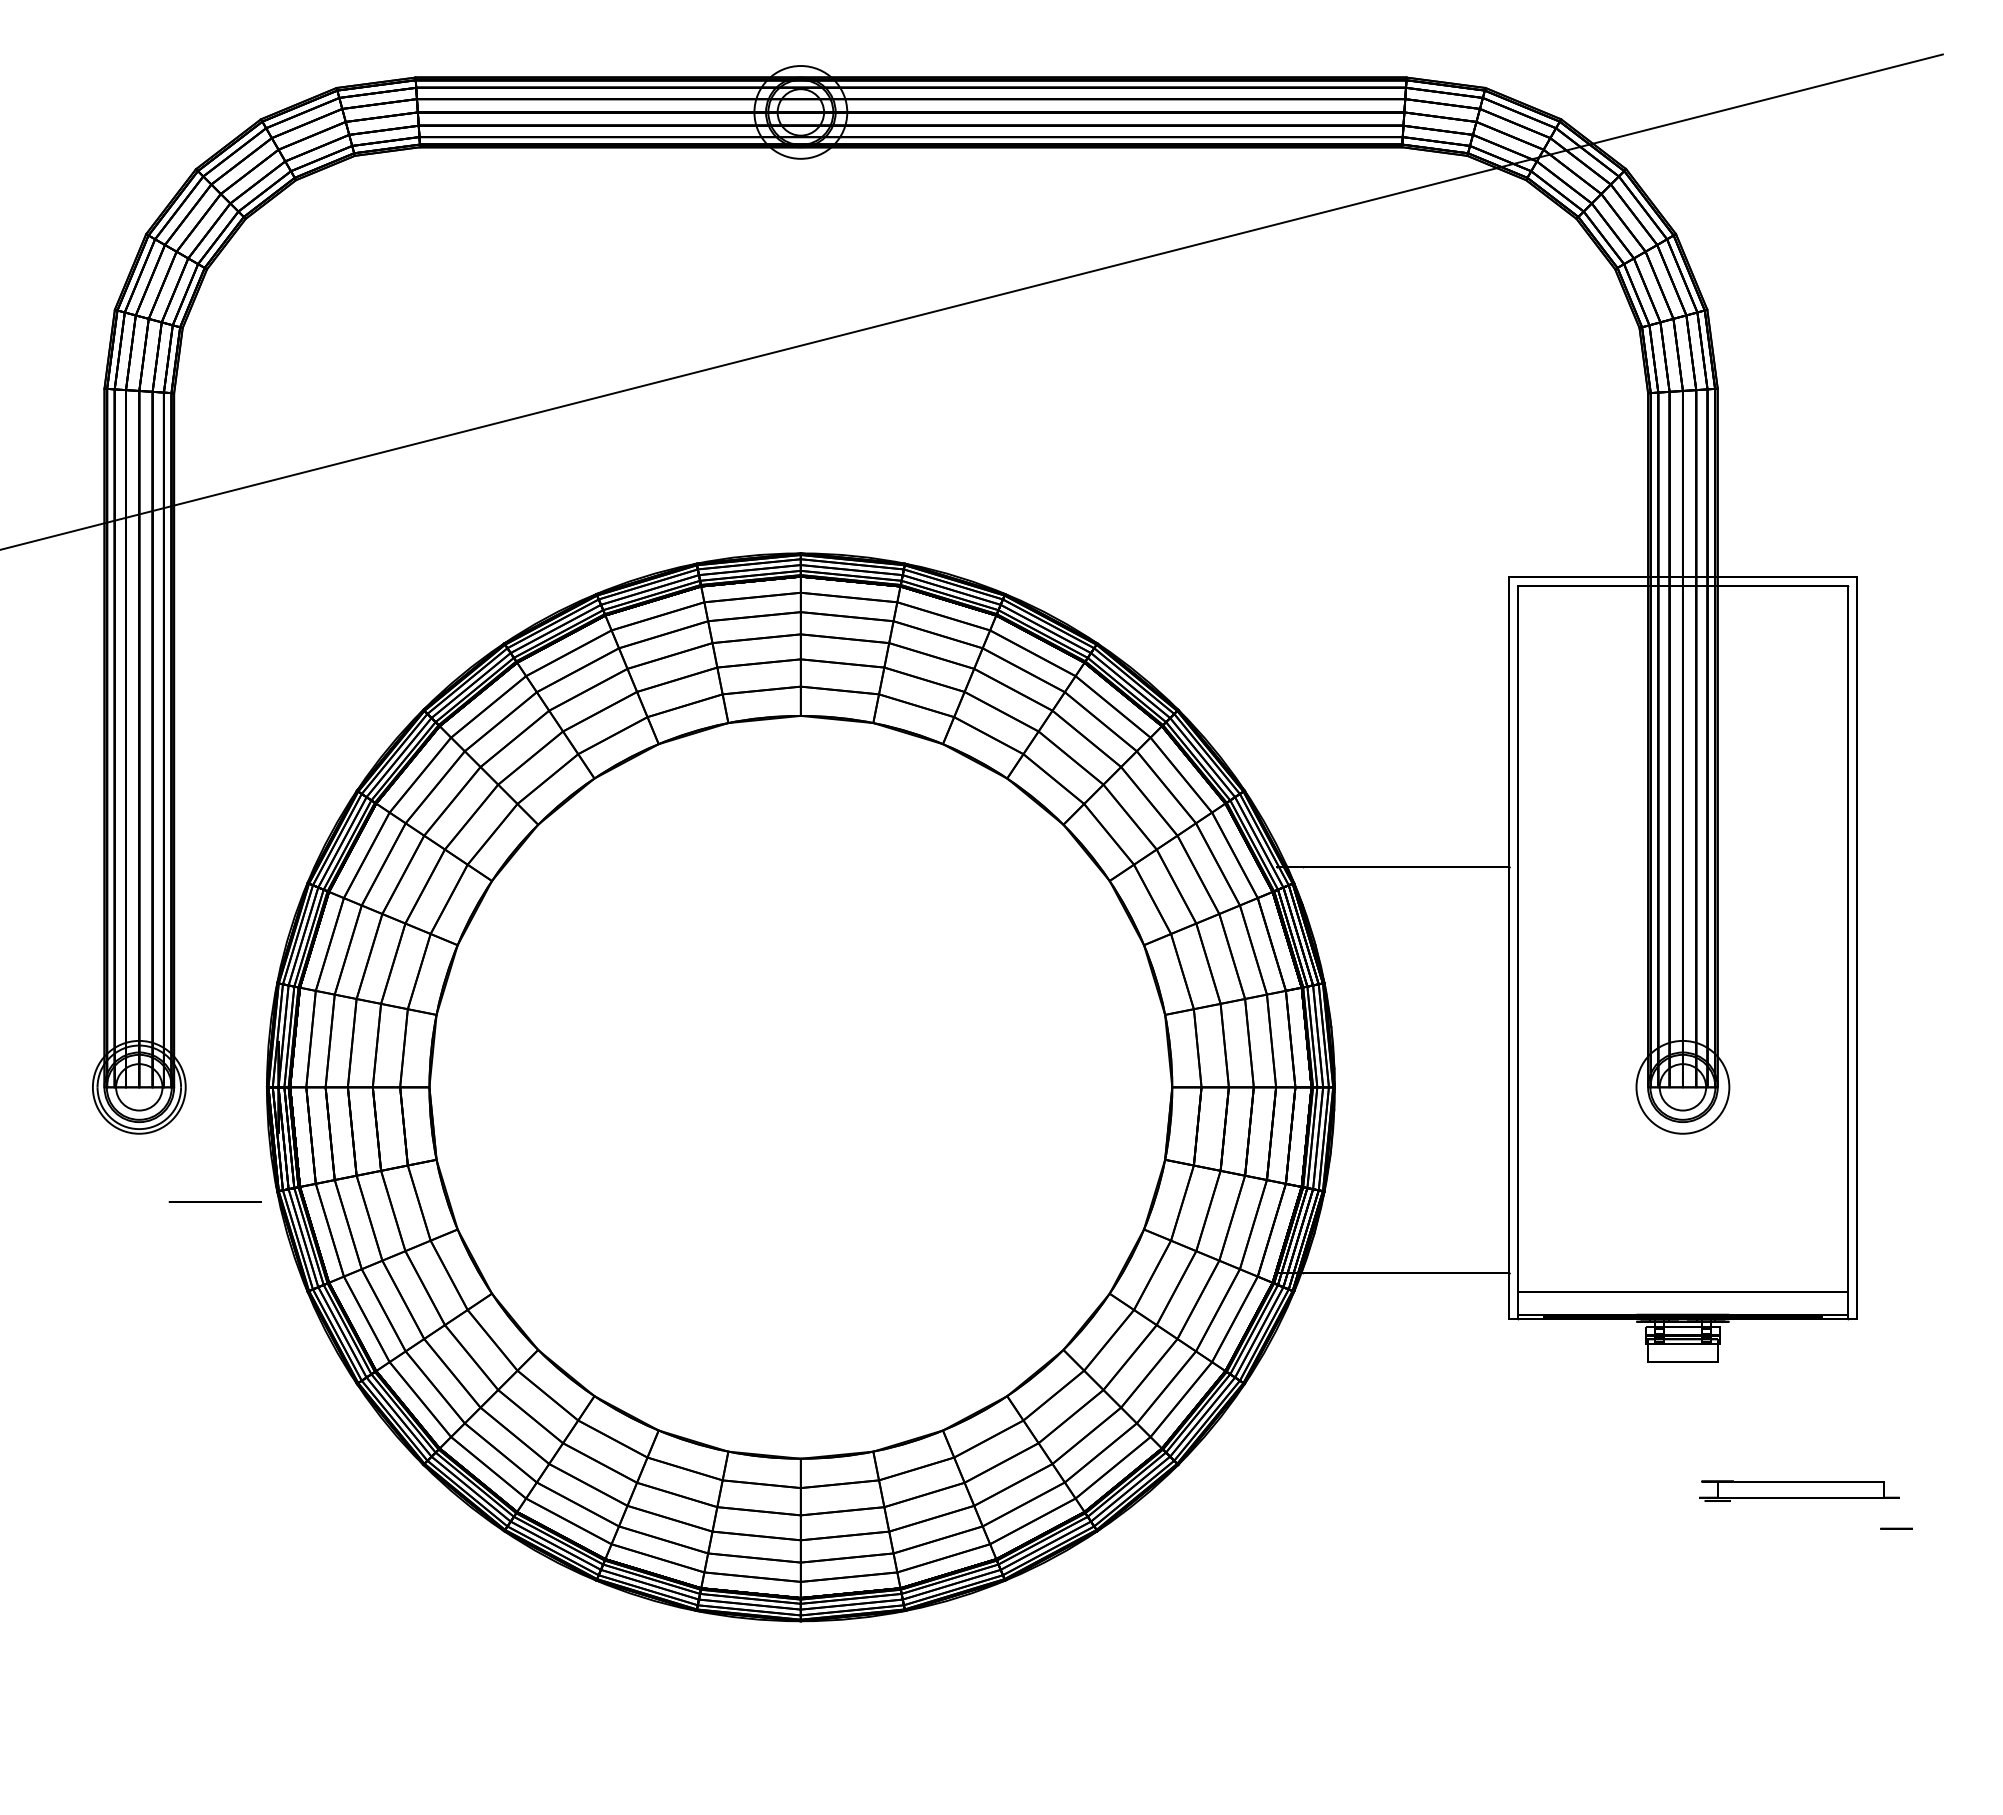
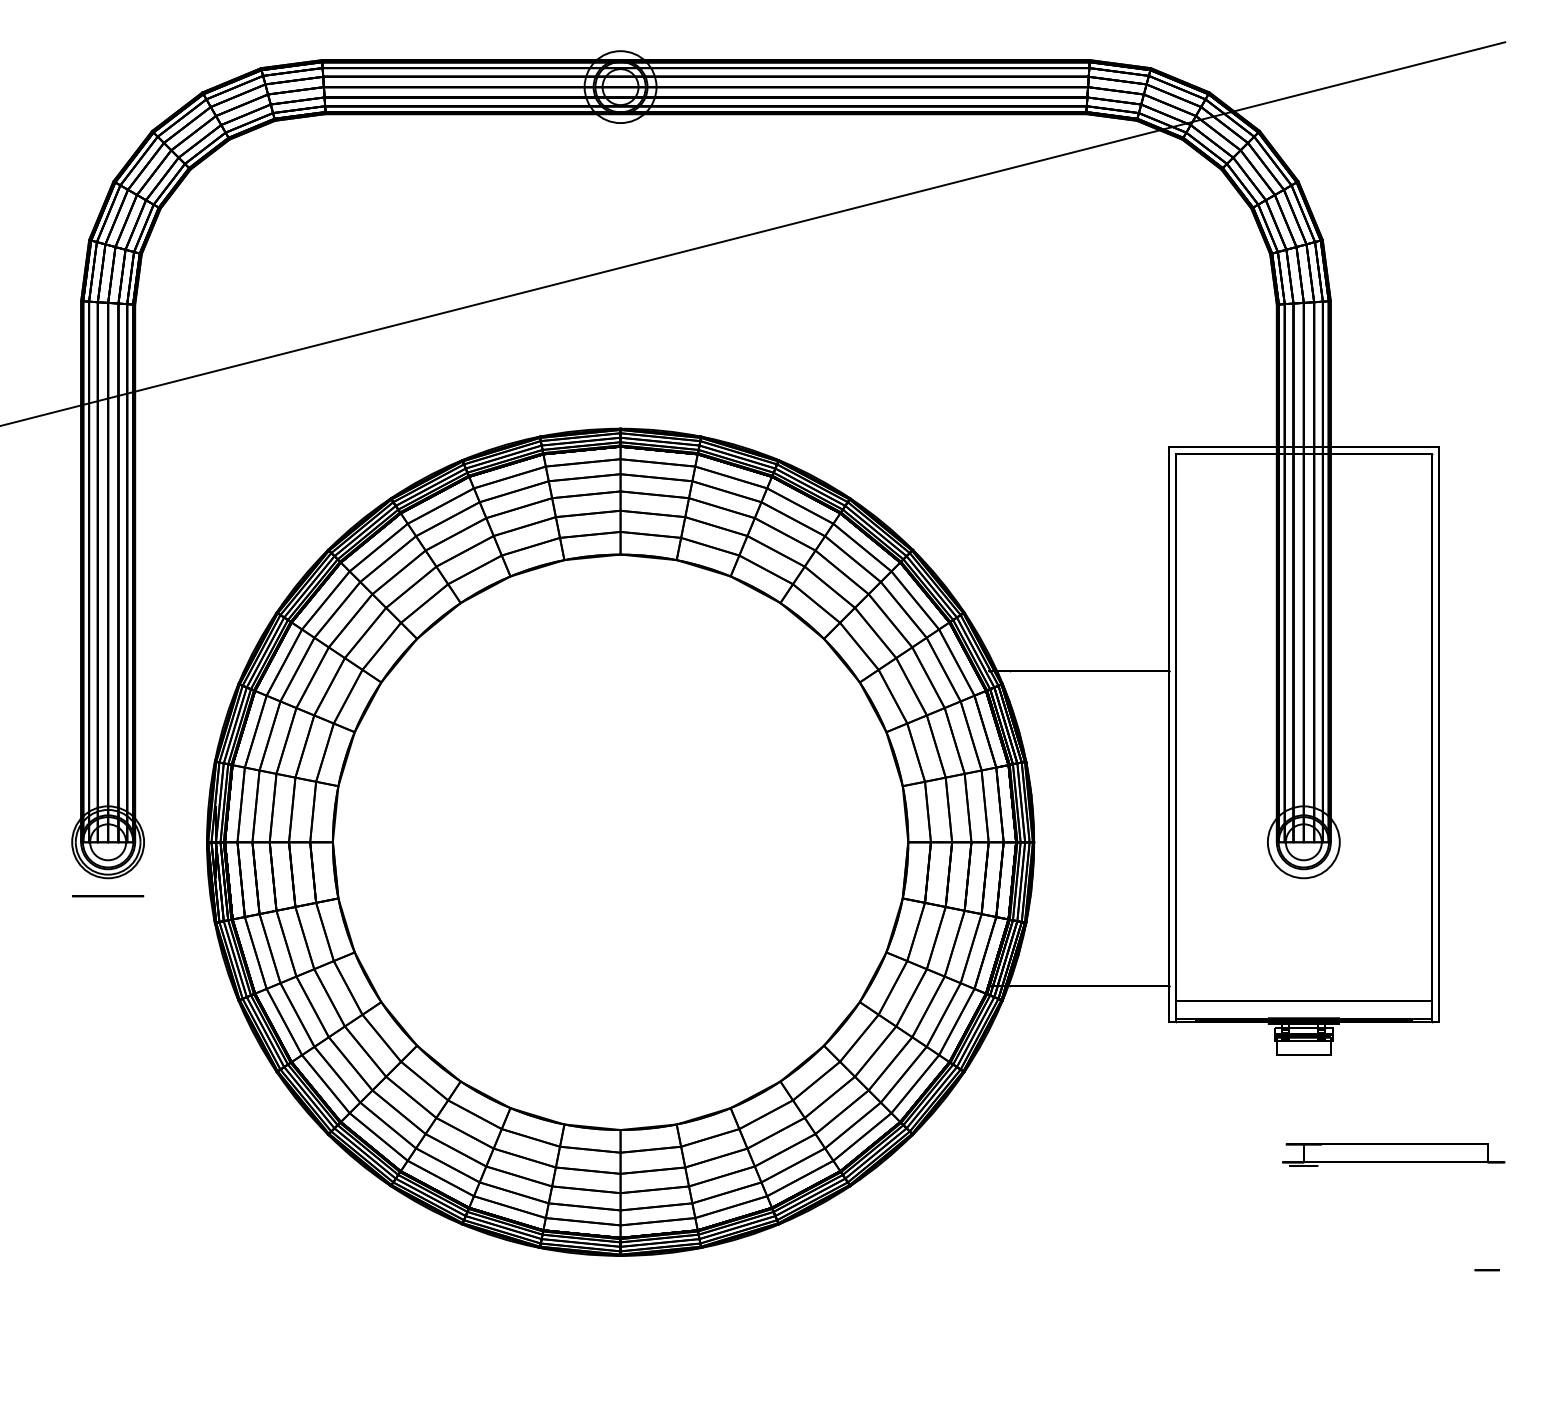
circle: (214, 1201) -> (107, 895), moved
part: (1798, 1491) -> (1393, 1155), size x1.43
circle: (1896, 1528) -> (1487, 1270), moved

